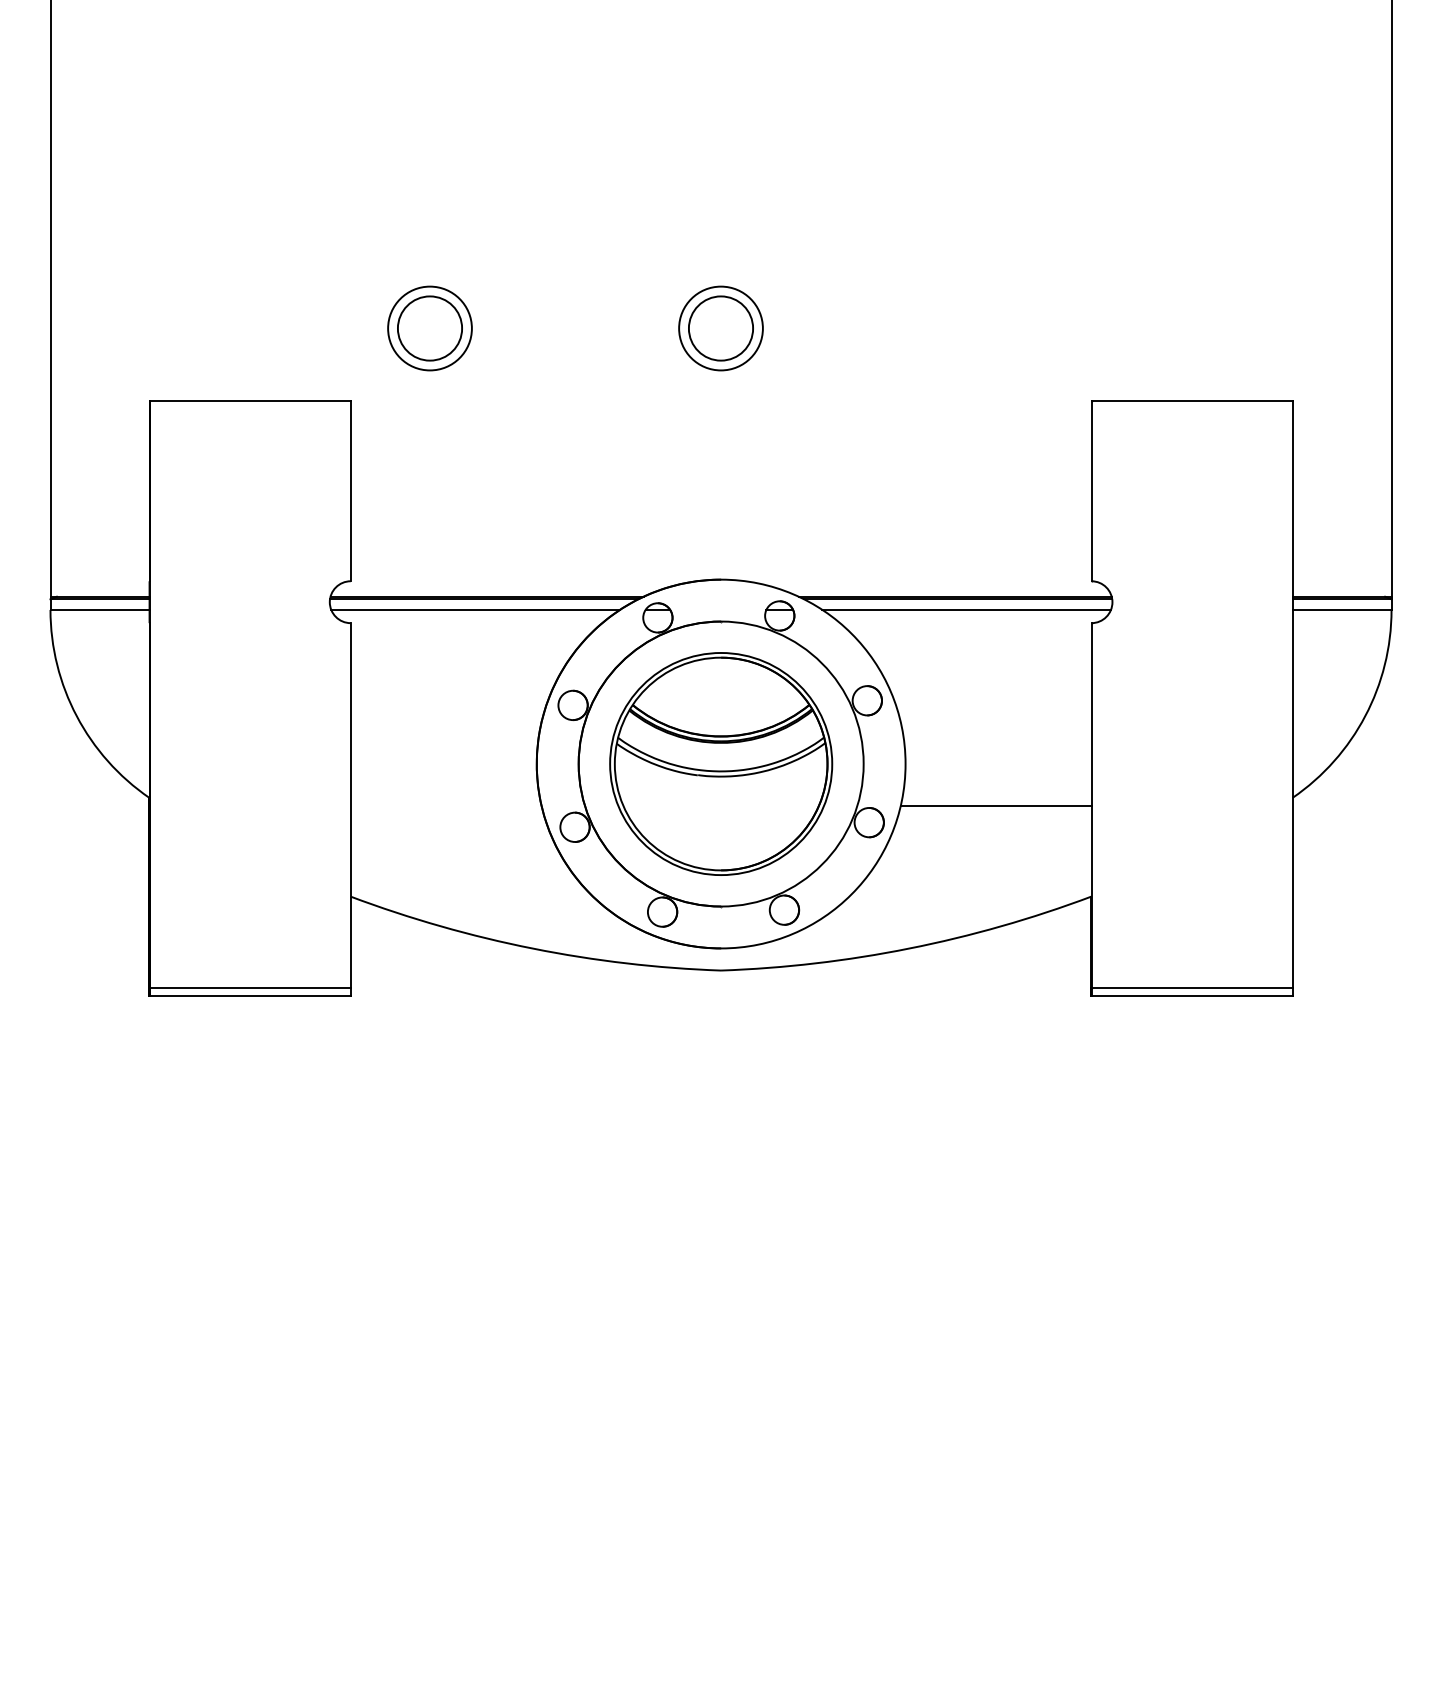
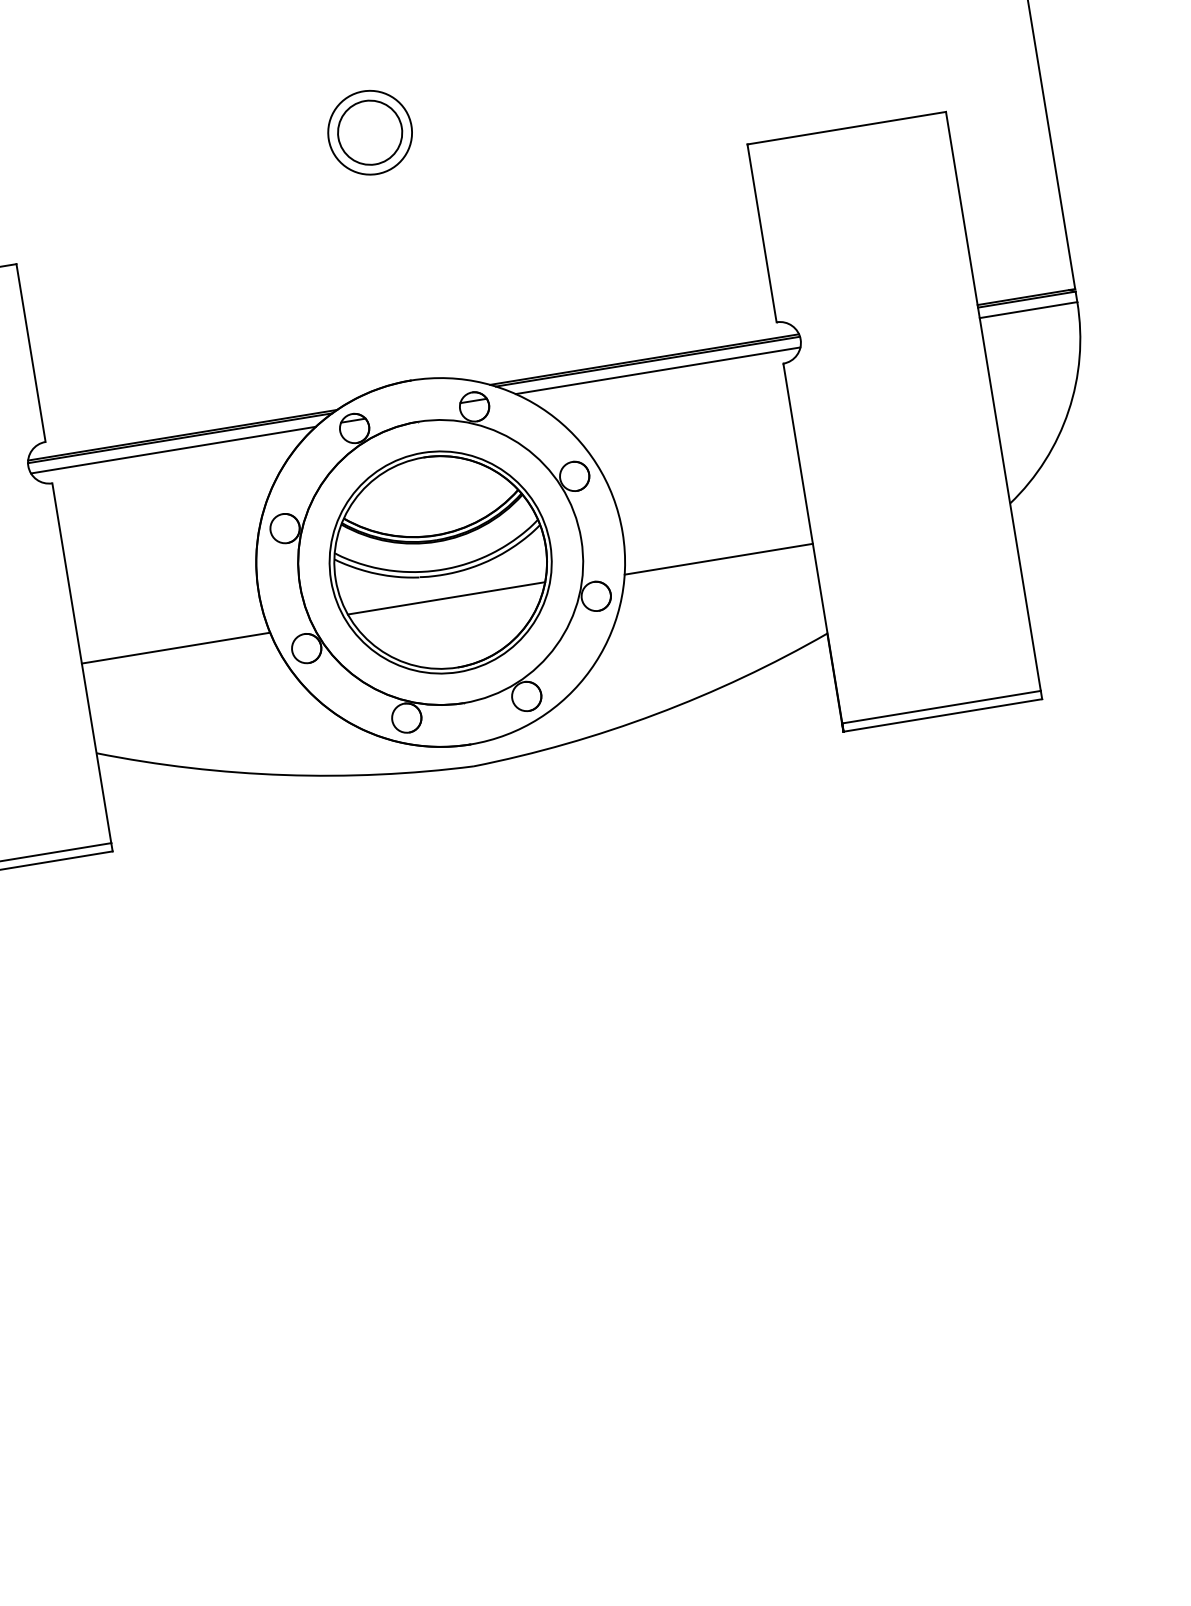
part: (429, 328) -> (82, 179), removed
line: (721, 800) -> (446, 598), added
line: (445, 805) -> (175, 647), added

